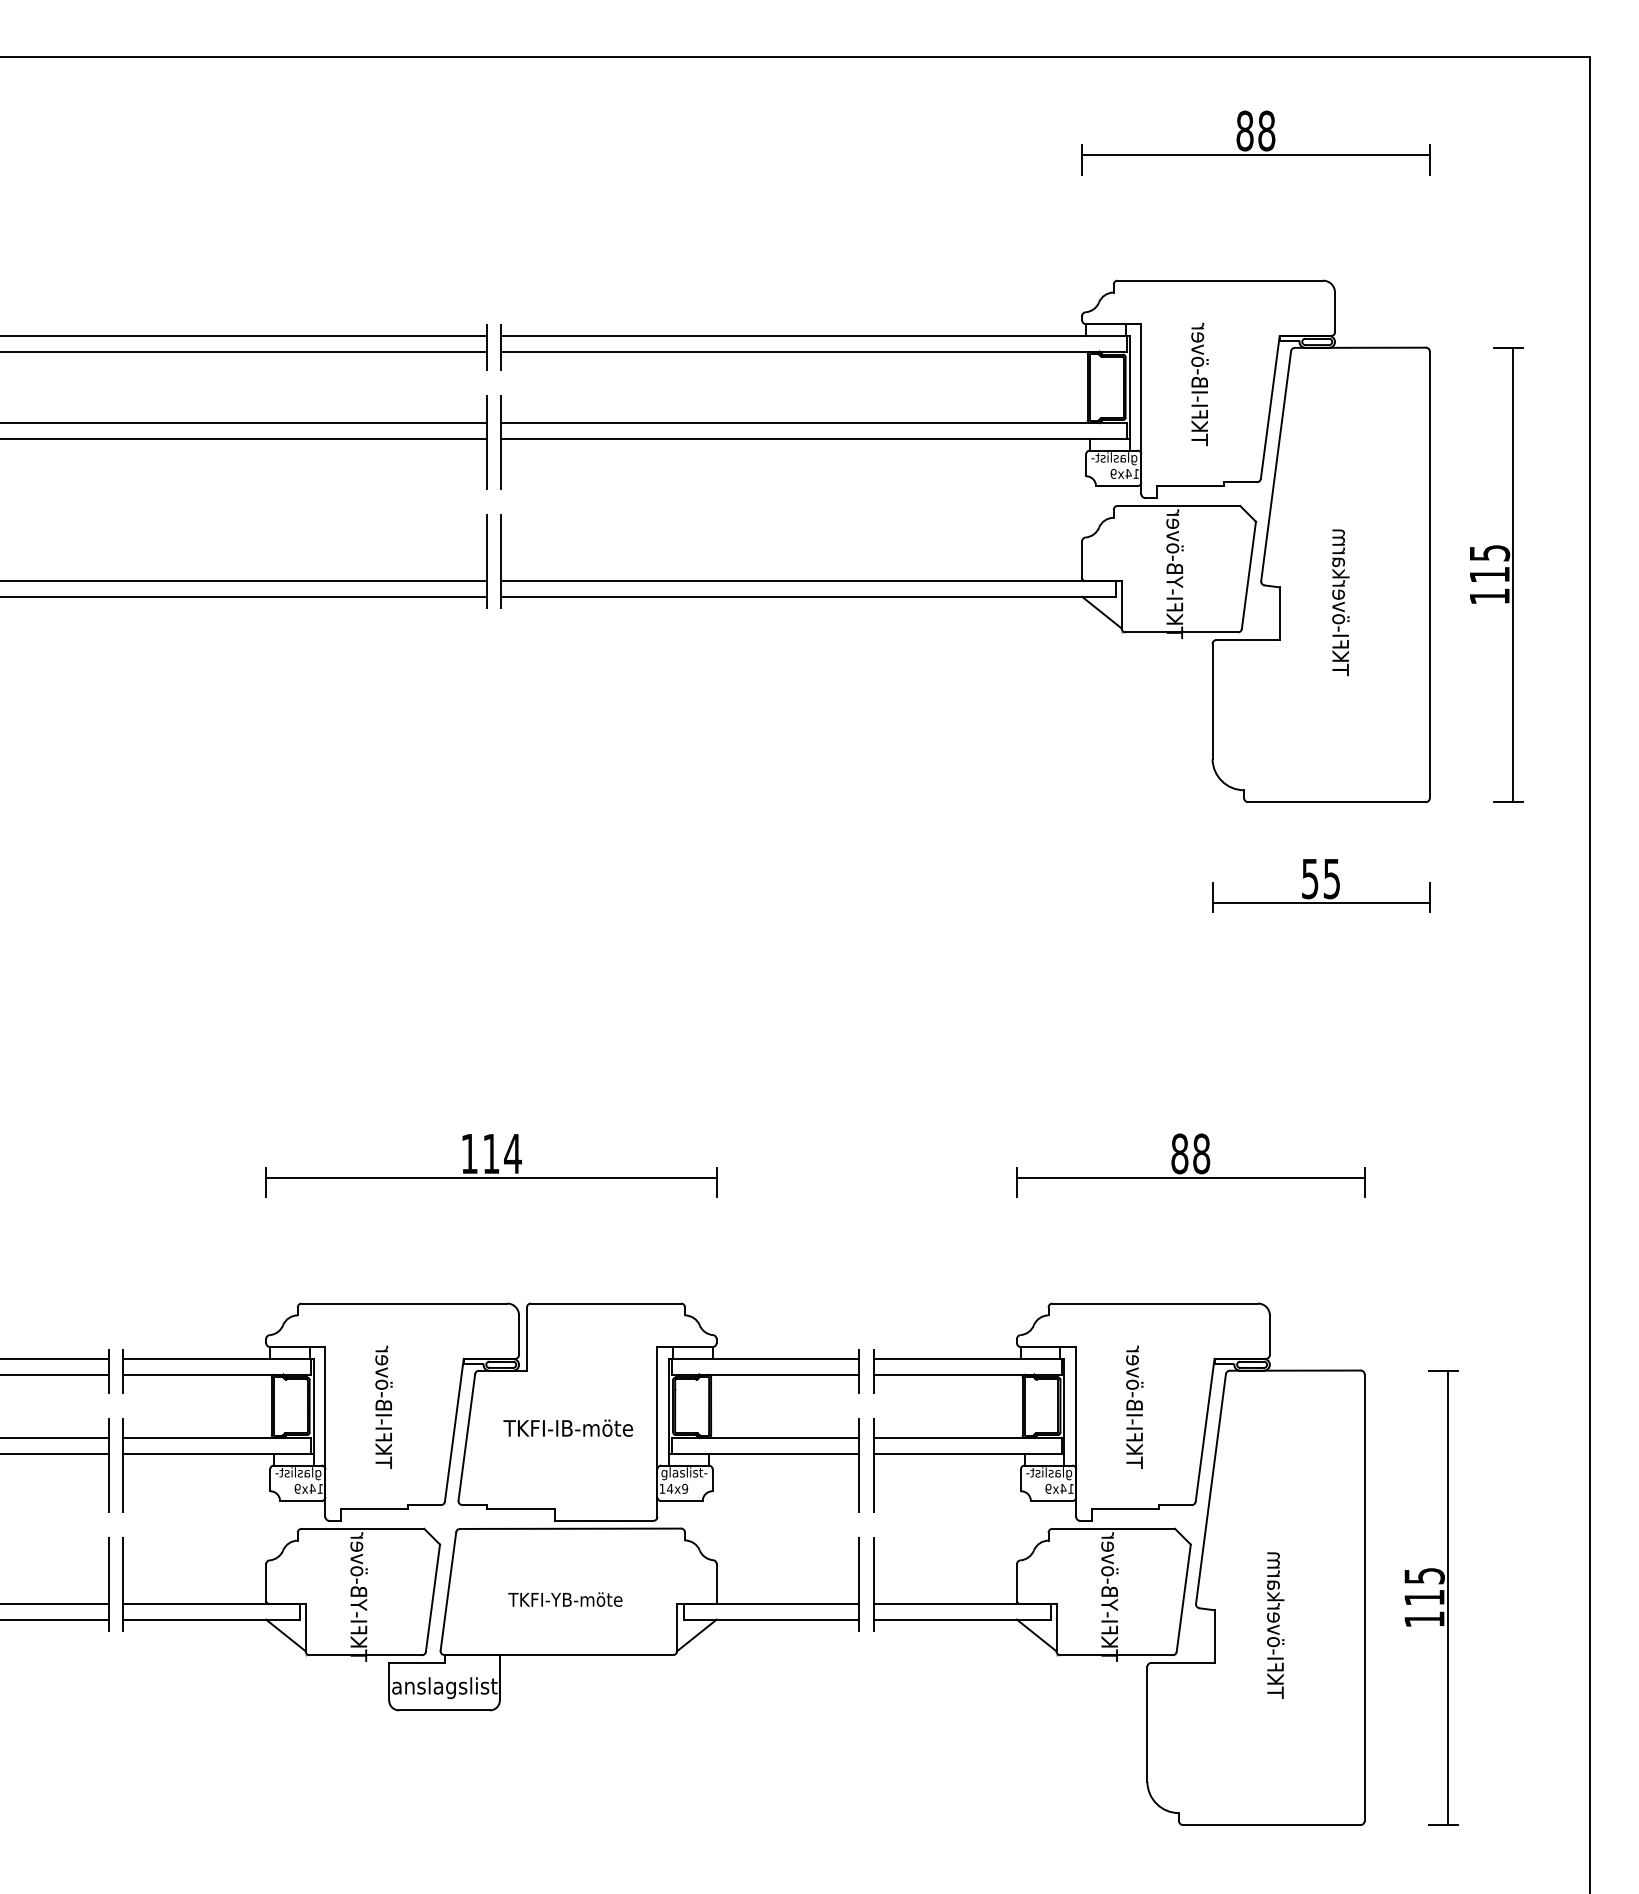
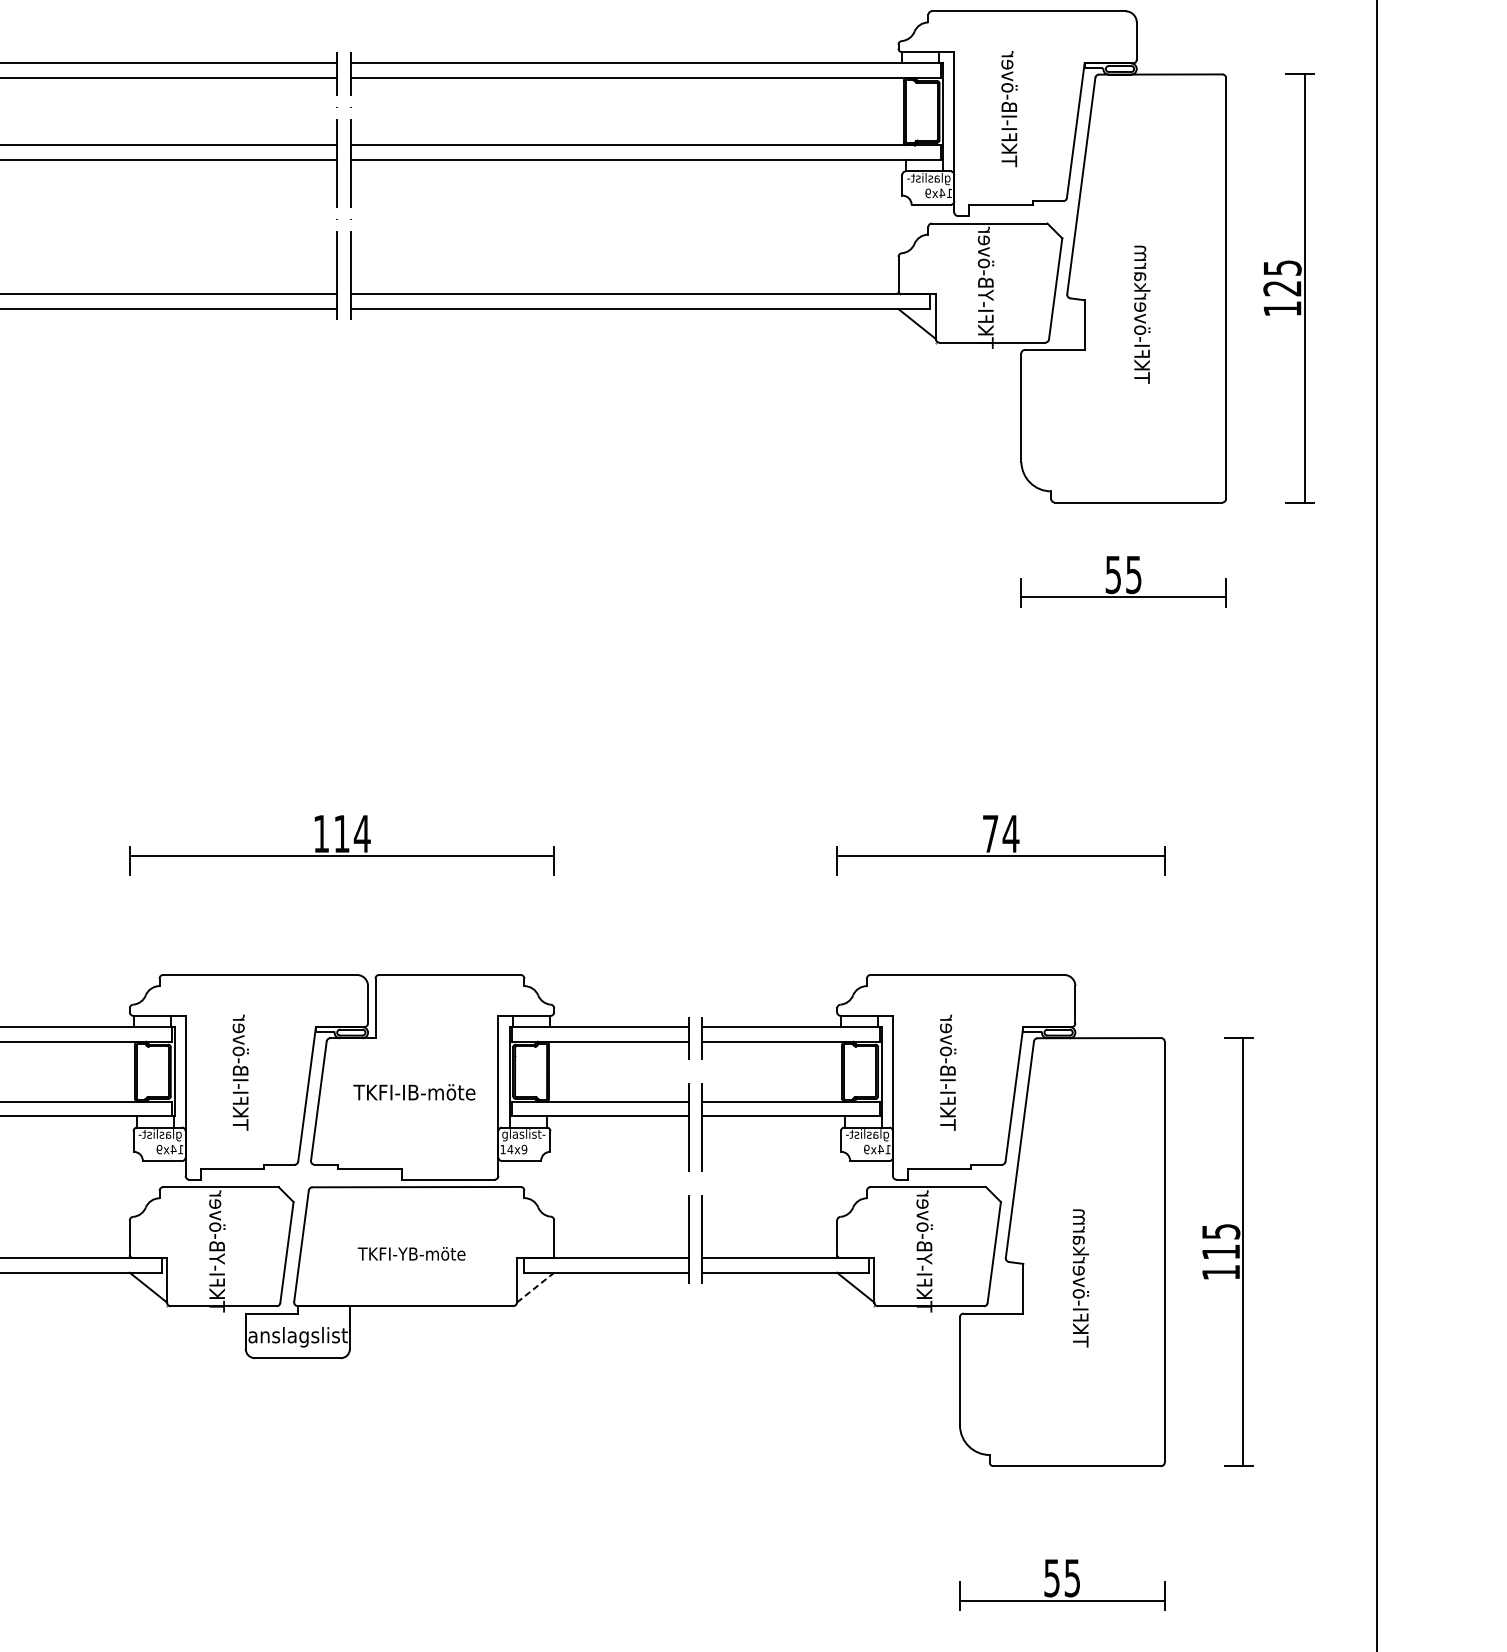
text: (1489, 575) -> (1282, 289), 115 -> 125
text: (1190, 1153) -> (1000, 833), 88 -> 74
line: (697, 1635) -> (536, 1287), solid -> dashed

